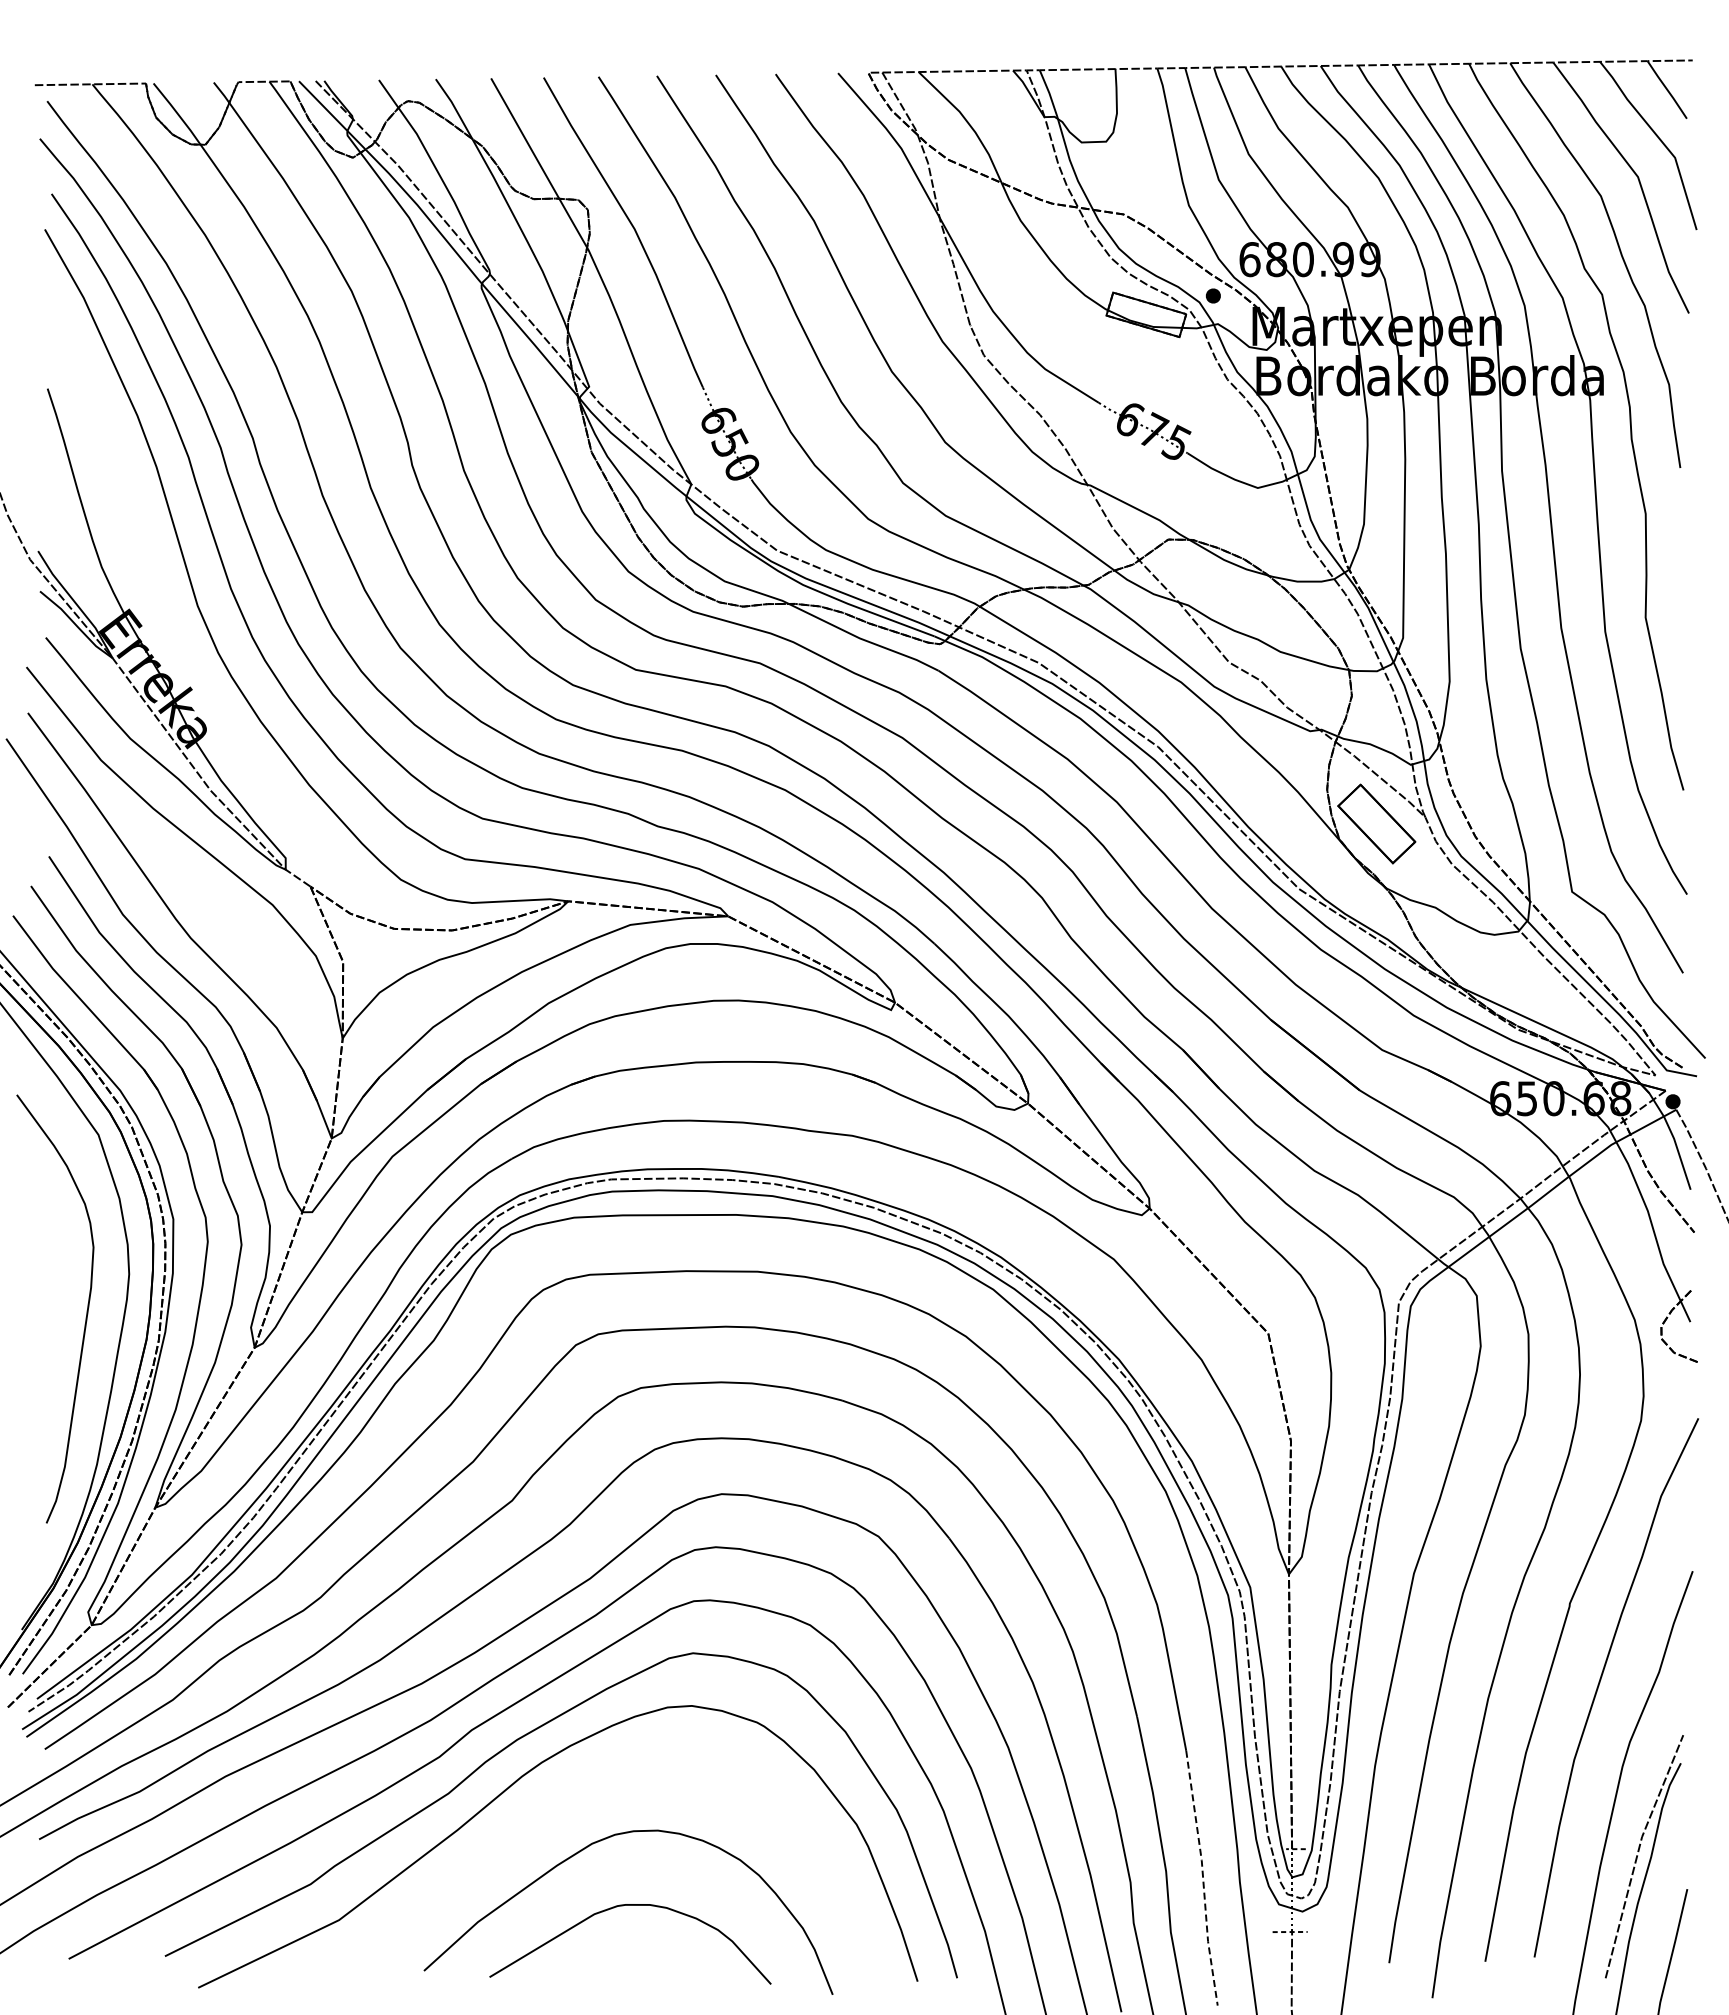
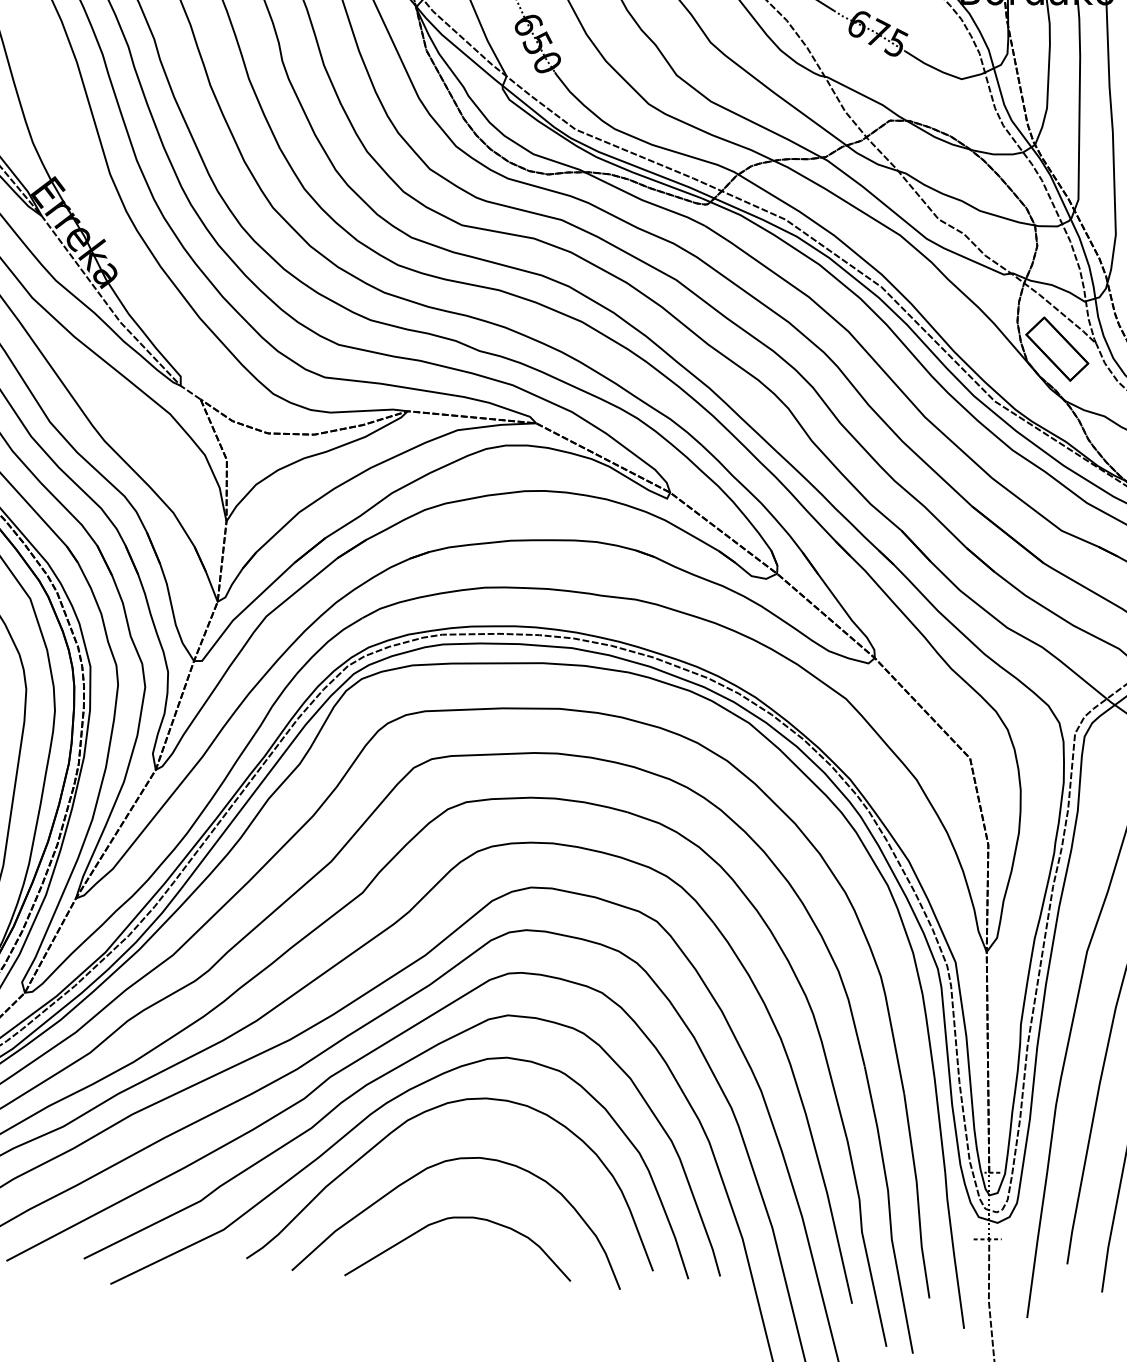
curve: (579, 1779) -> (416, 1116), added
line: (1203, 1878) -> (918, 1196), dashed -> solid

